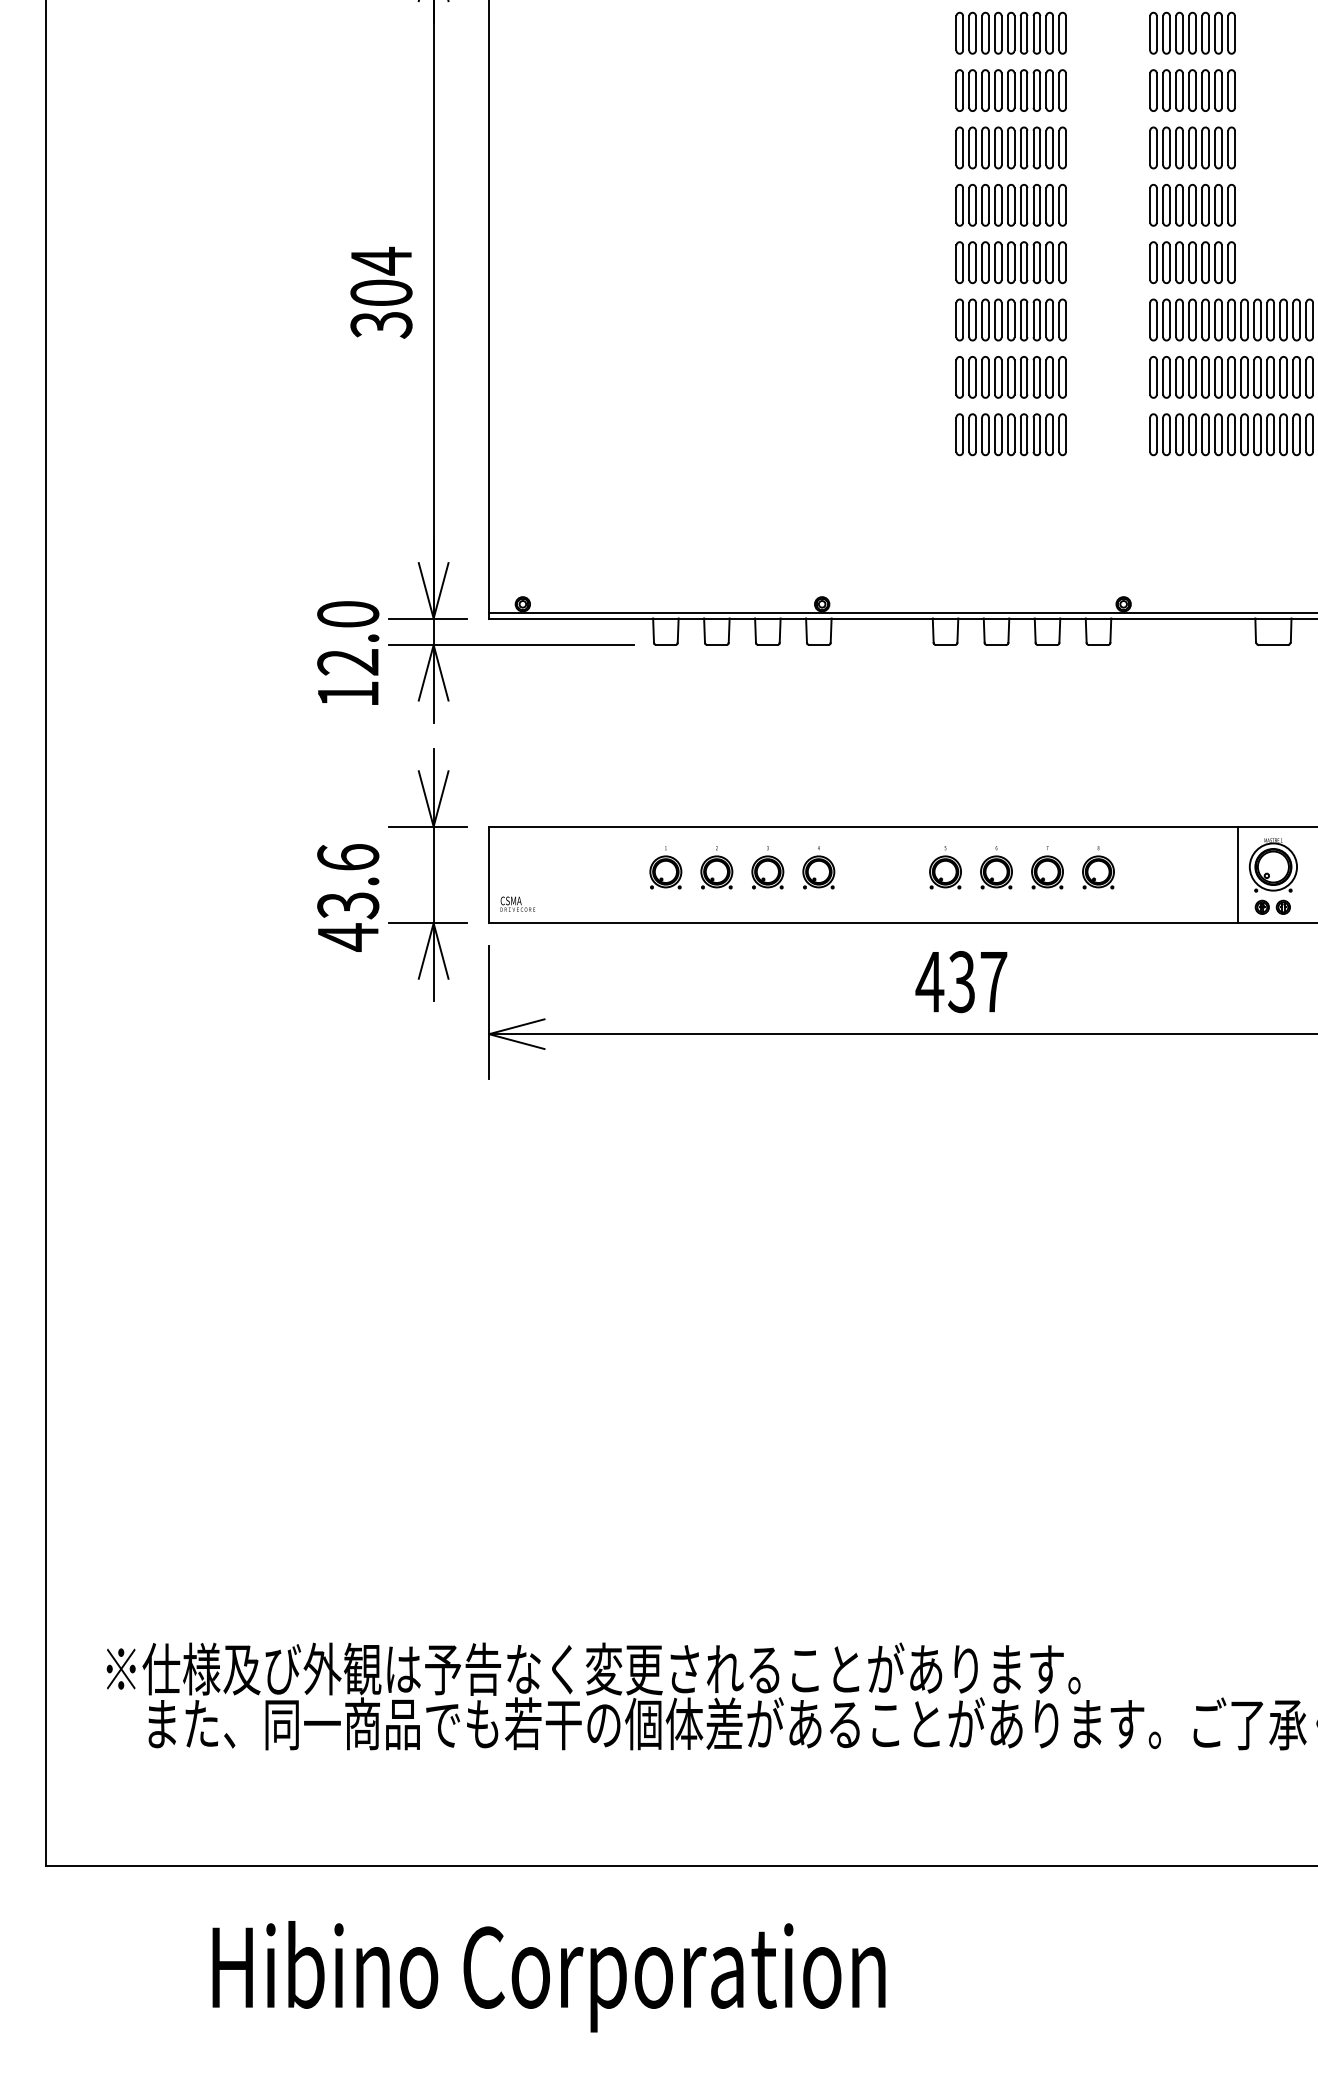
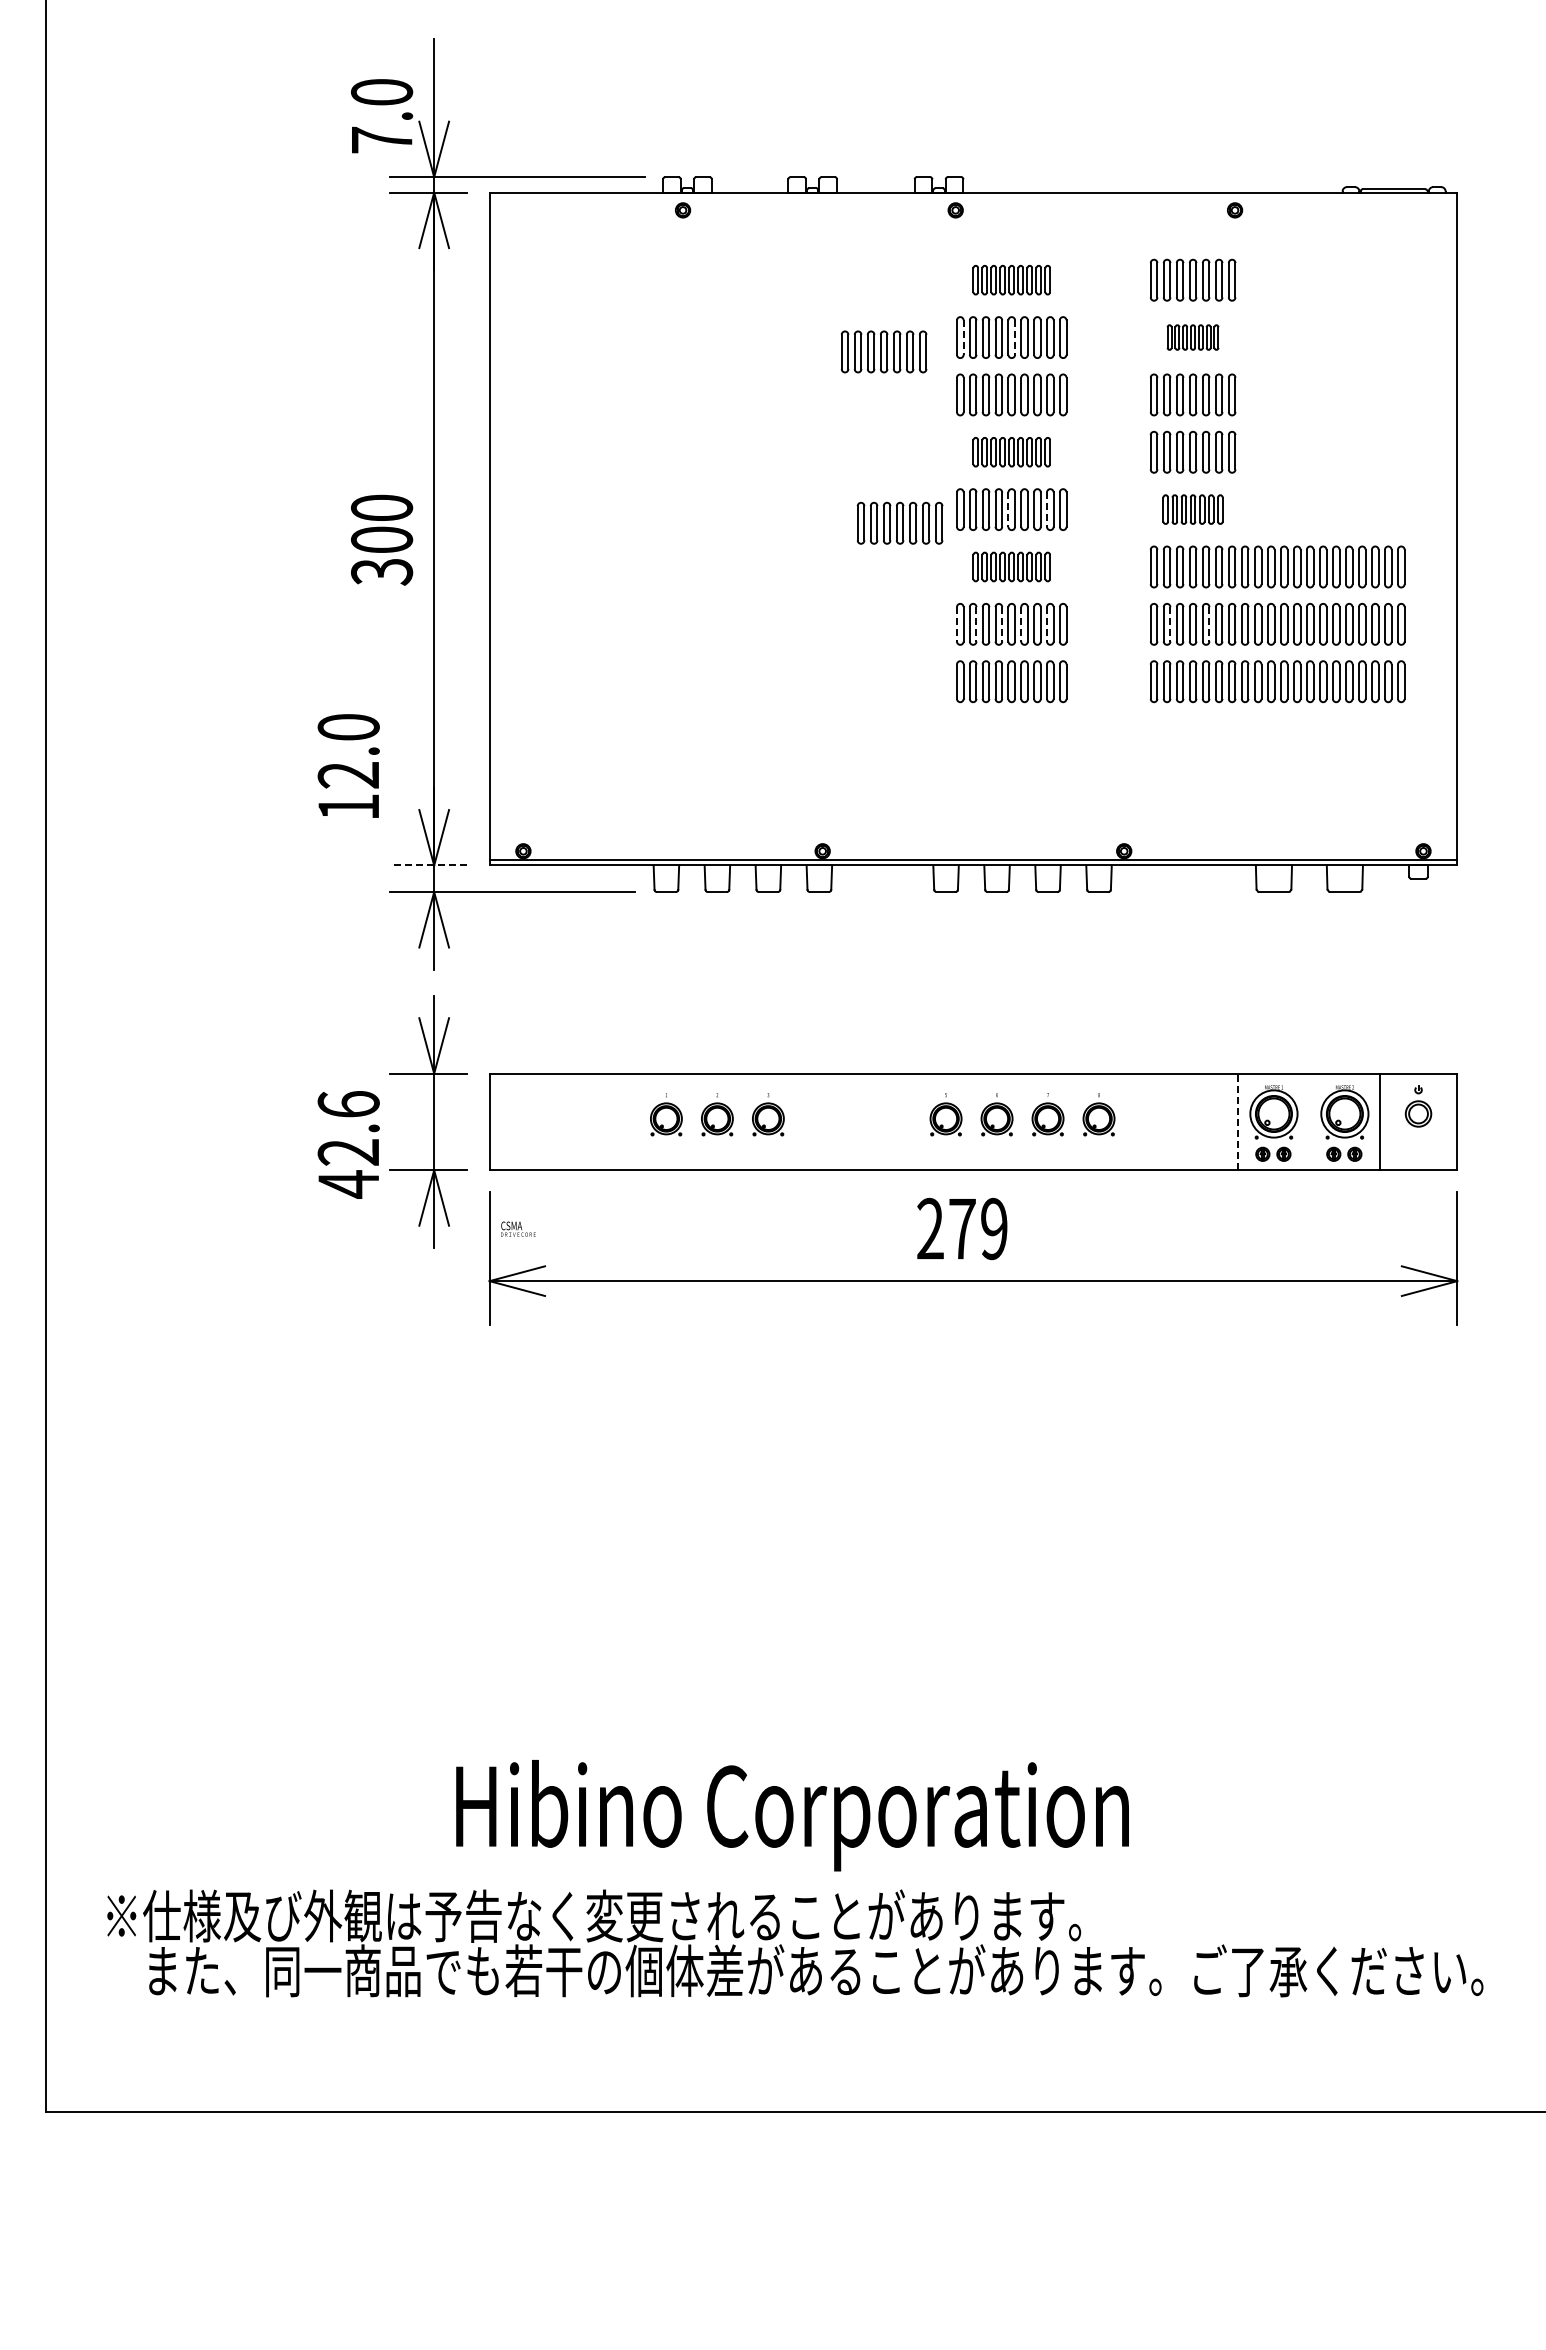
part: (1010, 32) -> (1011, 279), size x0.7
part: (1191, 90) -> (1192, 337), size x0.6
line: (962, 91) -> (963, 338), solid -> dashed
line: (1014, 91) -> (1015, 338), solid -> dashed
part: (882, 104) -> (883, 351), added
part: (1010, 204) -> (1011, 451), size x0.7
text: (381, 260) -> (382, 507), 304 -> 300
part: (1191, 262) -> (1192, 509), size x0.7
line: (1007, 263) -> (1008, 510), solid -> dashed
line: (1045, 263) -> (1046, 510), solid -> dashed
part: (898, 275) -> (899, 522), added
part: (1010, 319) -> (1011, 566), size x0.7
line: (955, 377) -> (956, 624), solid -> dashed
line: (975, 377) -> (976, 624), solid -> dashed
line: (1001, 377) -> (1002, 624), solid -> dashed
line: (1020, 377) -> (1021, 624), solid -> dashed
line: (1045, 377) -> (1046, 624), solid -> dashed
line: (1169, 377) -> (1170, 624), solid -> dashed
line: (1208, 377) -> (1209, 624), solid -> dashed
line: (427, 618) -> (428, 865), solid -> dashed
text: (347, 652) -> (348, 765), moved
part: (818, 867) -> (819, 1114), removed
line: (1237, 874) -> (1238, 1121), solid -> dashed
text: (517, 903) -> (518, 1228), moved
text: (347, 905) -> (348, 1152), 43.6 -> 42.6
text: (960, 981) -> (961, 1228), 437 -> 279
text: (548, 1976) -> (792, 1815), moved

